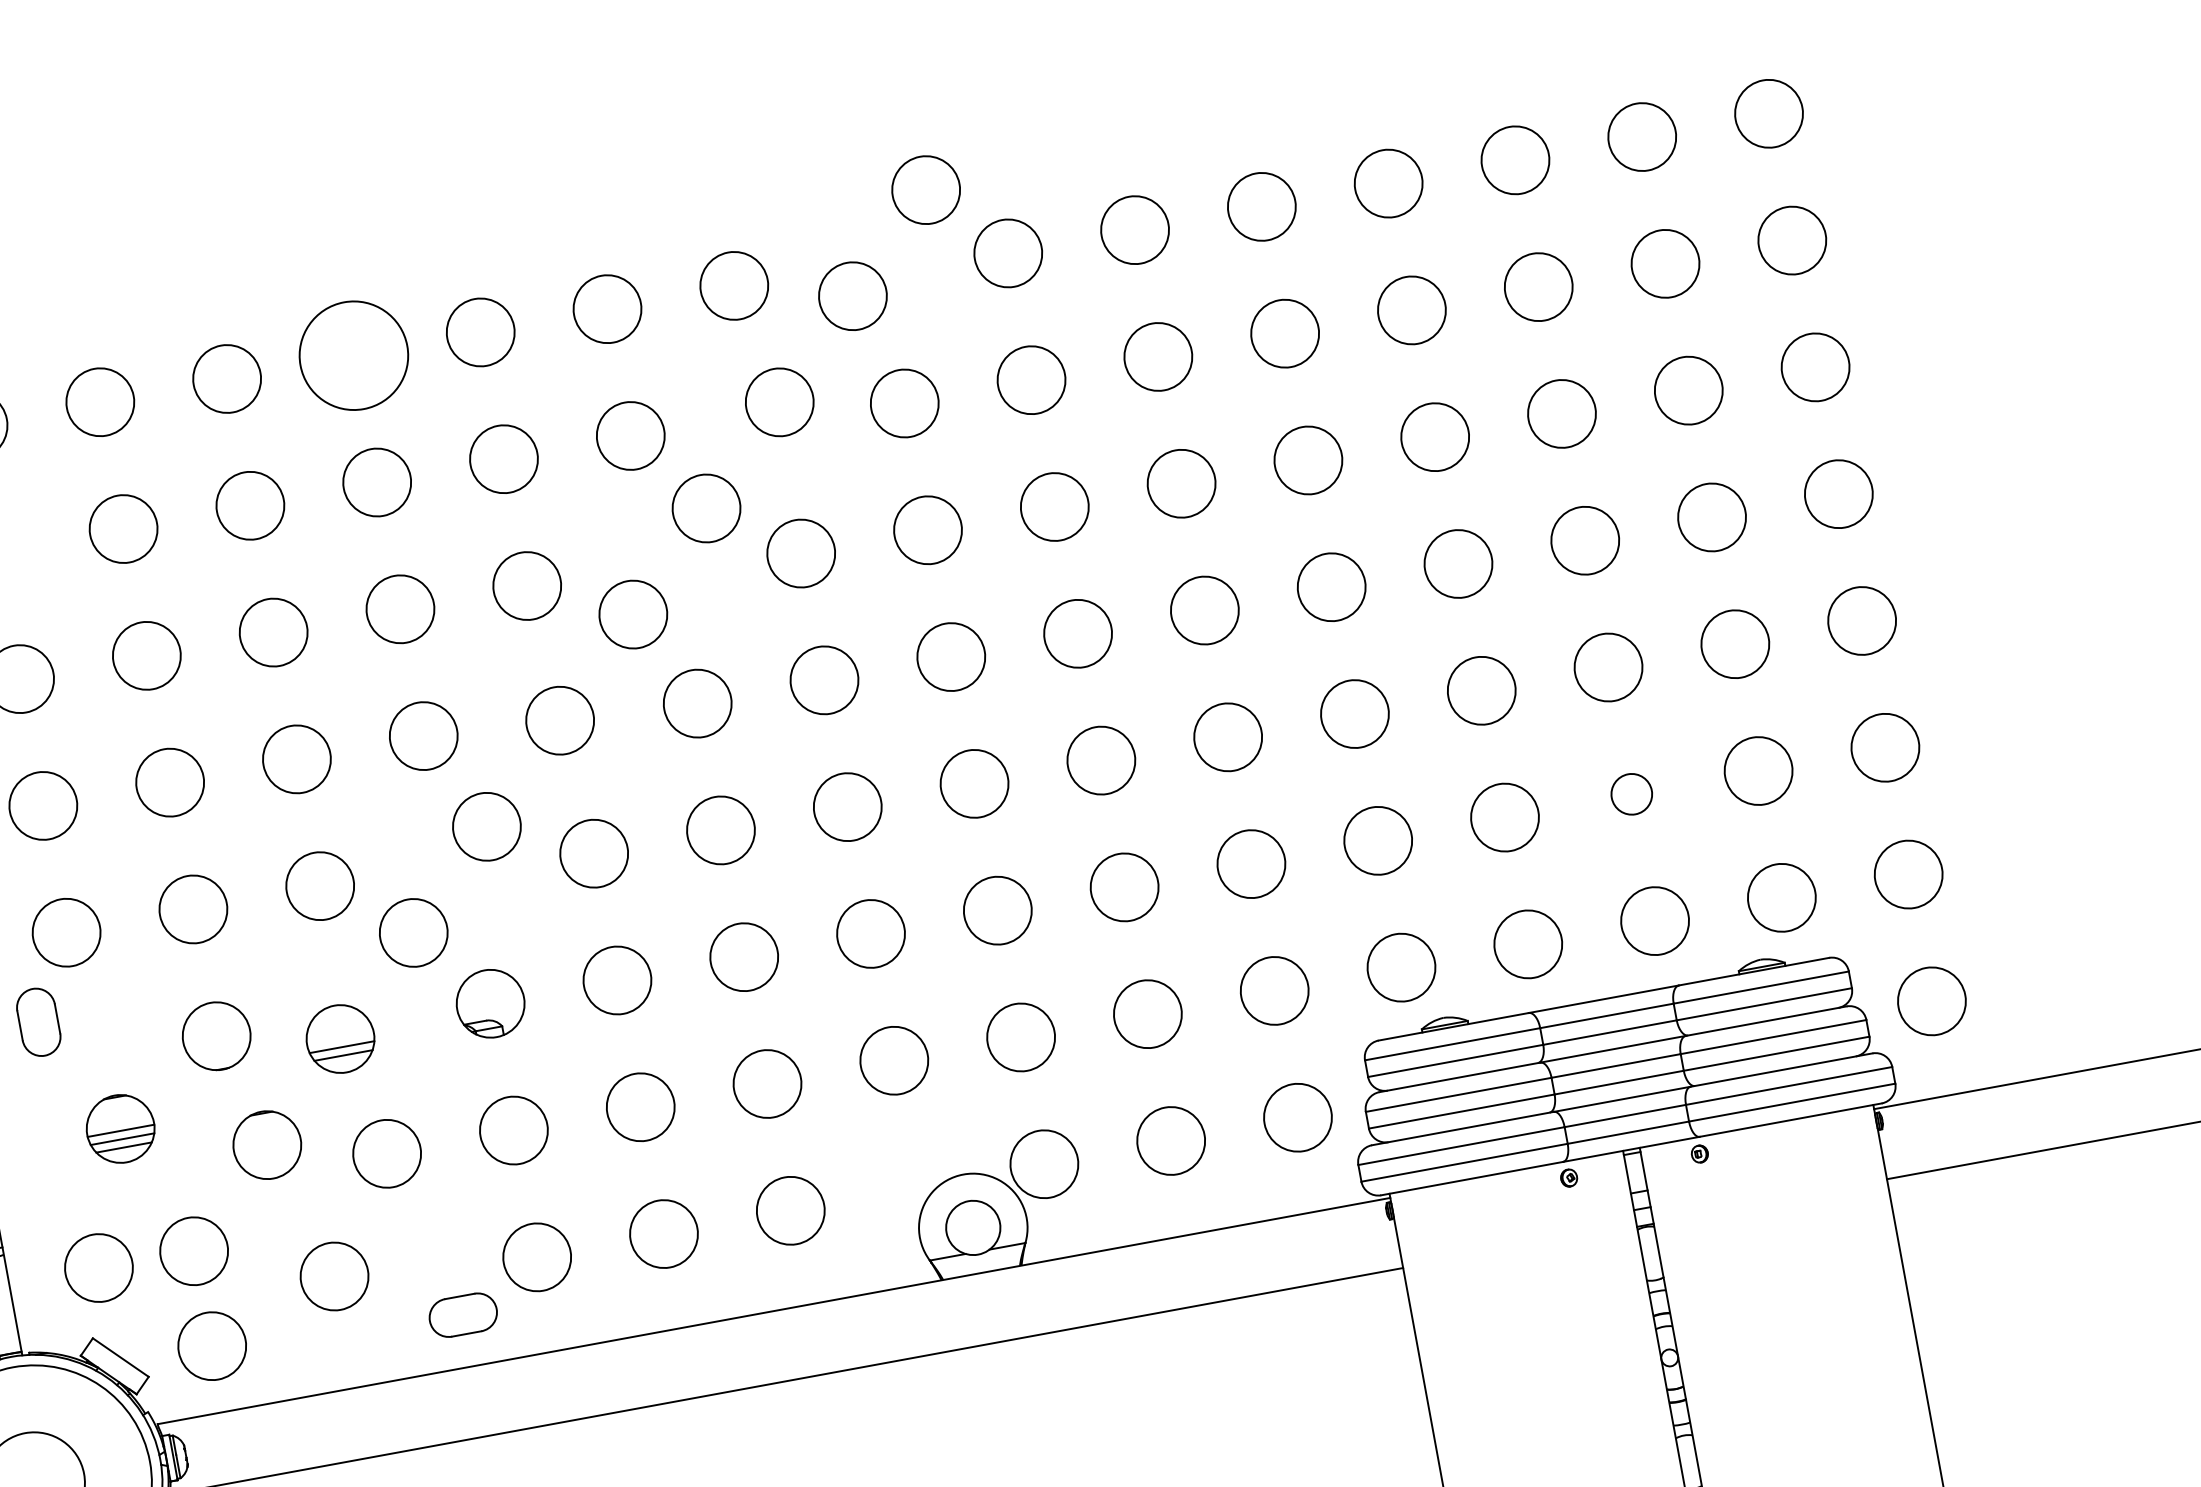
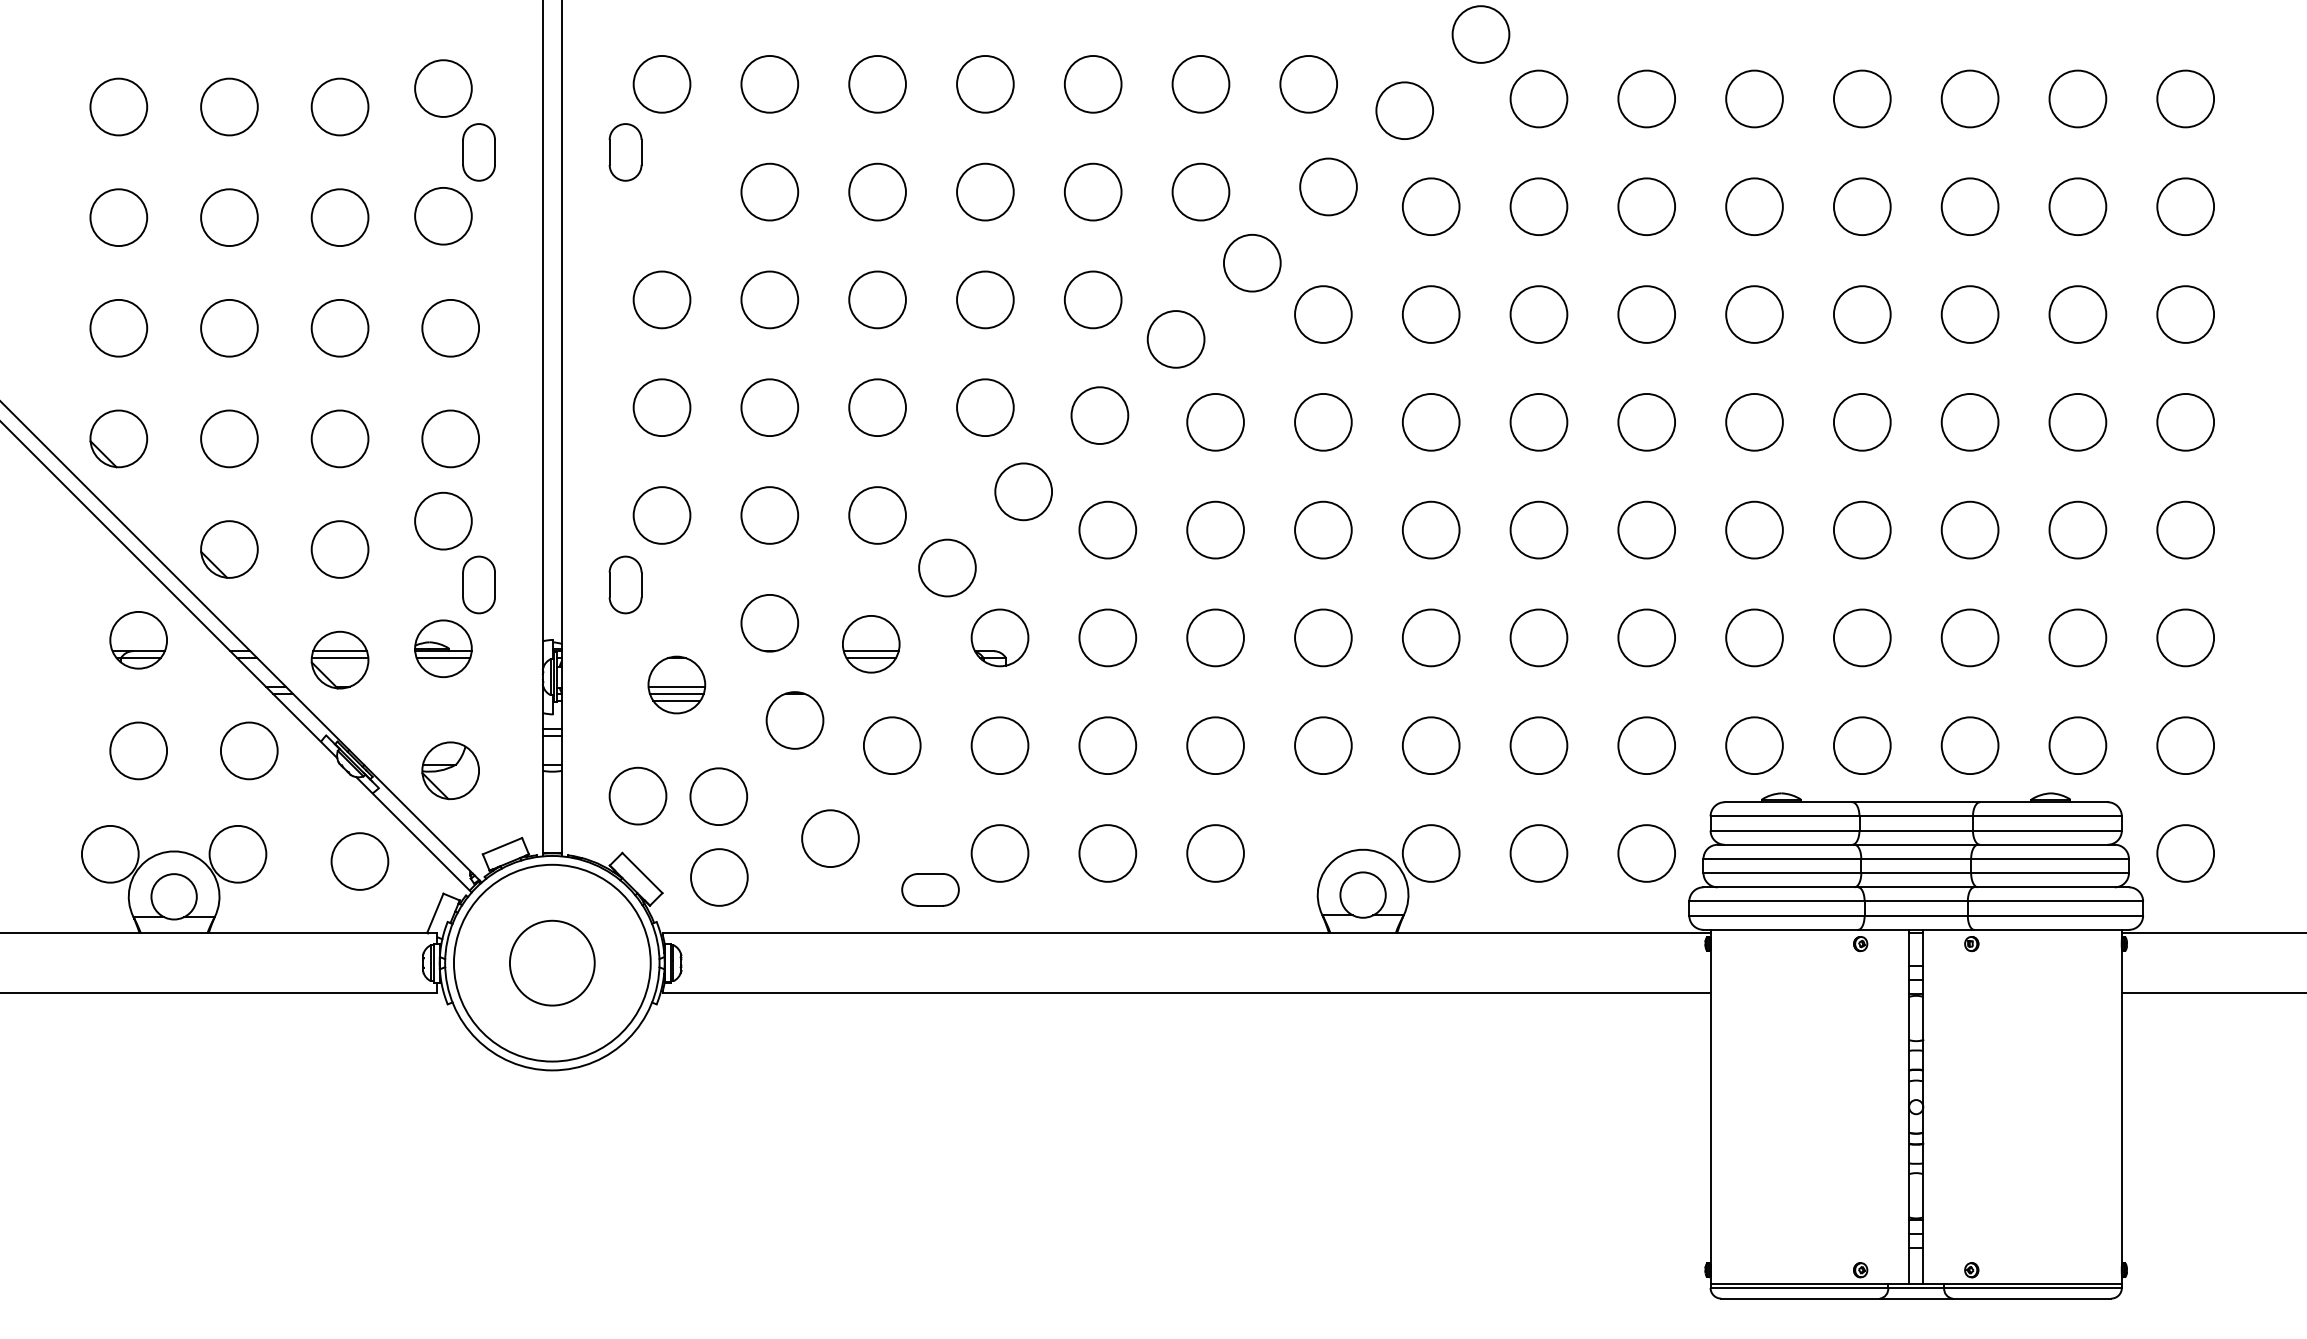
circle: (353, 354) -> (985, 83), size x0.62
circle: (1631, 793) -> (1969, 637), size x1.67

